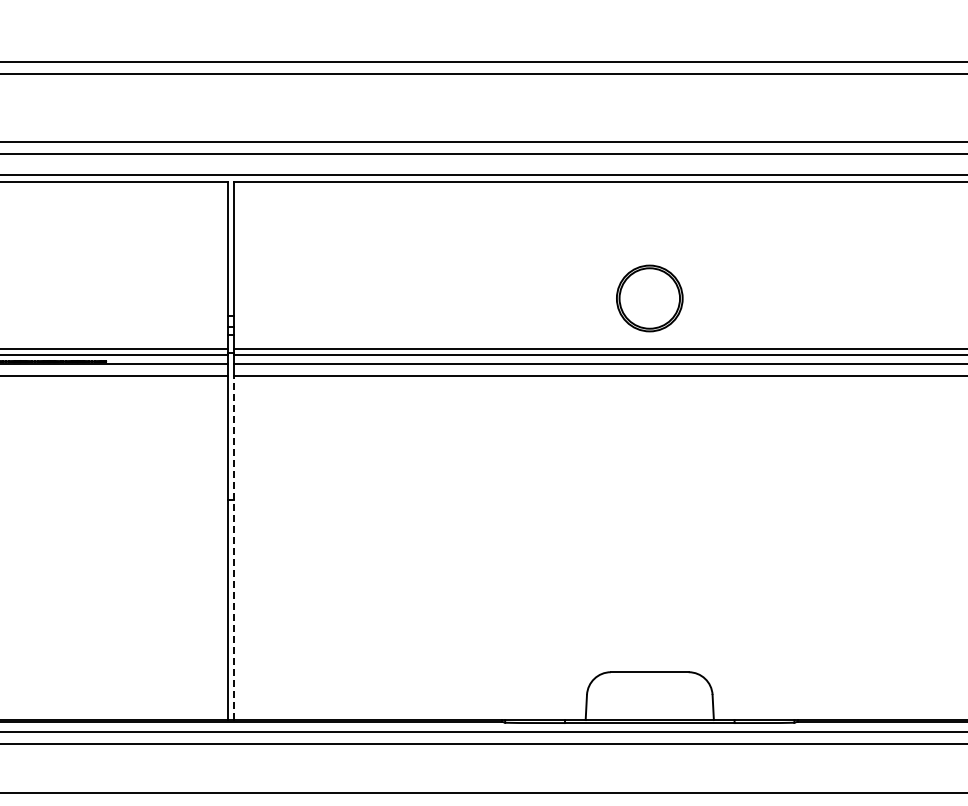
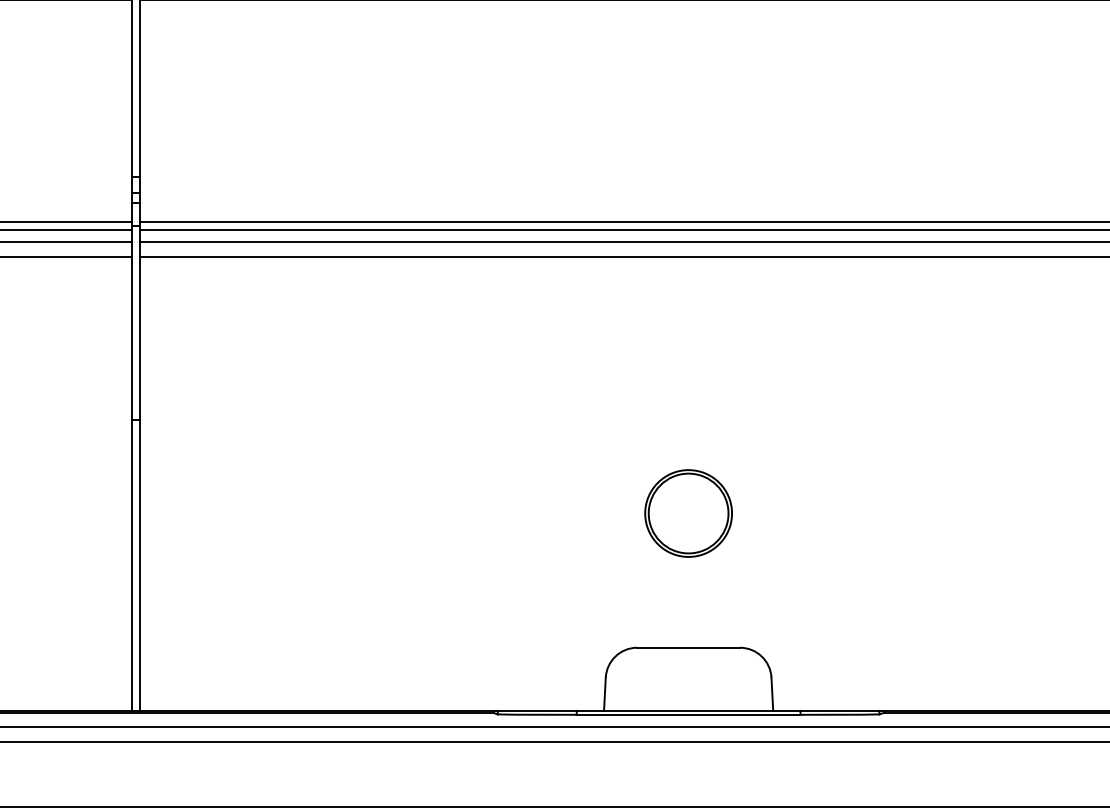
part: (649, 298) -> (688, 513), moved
line: (233, 548) -> (139, 484), dashed -> solid

